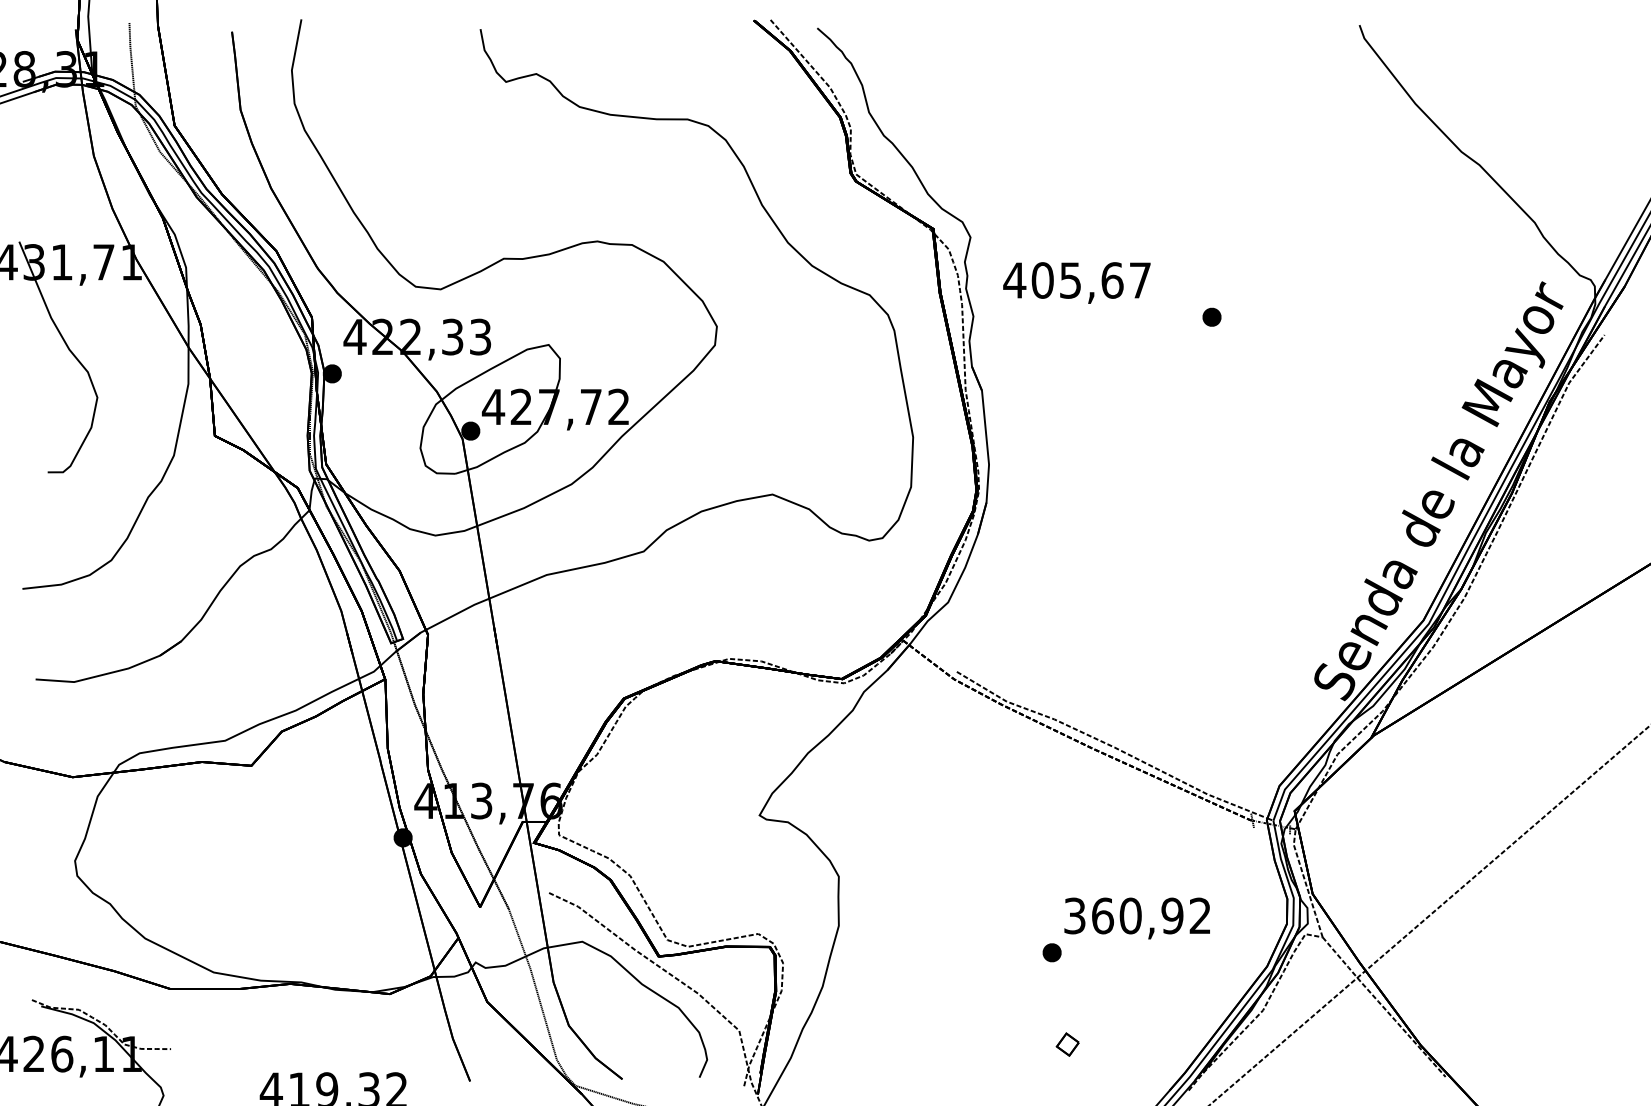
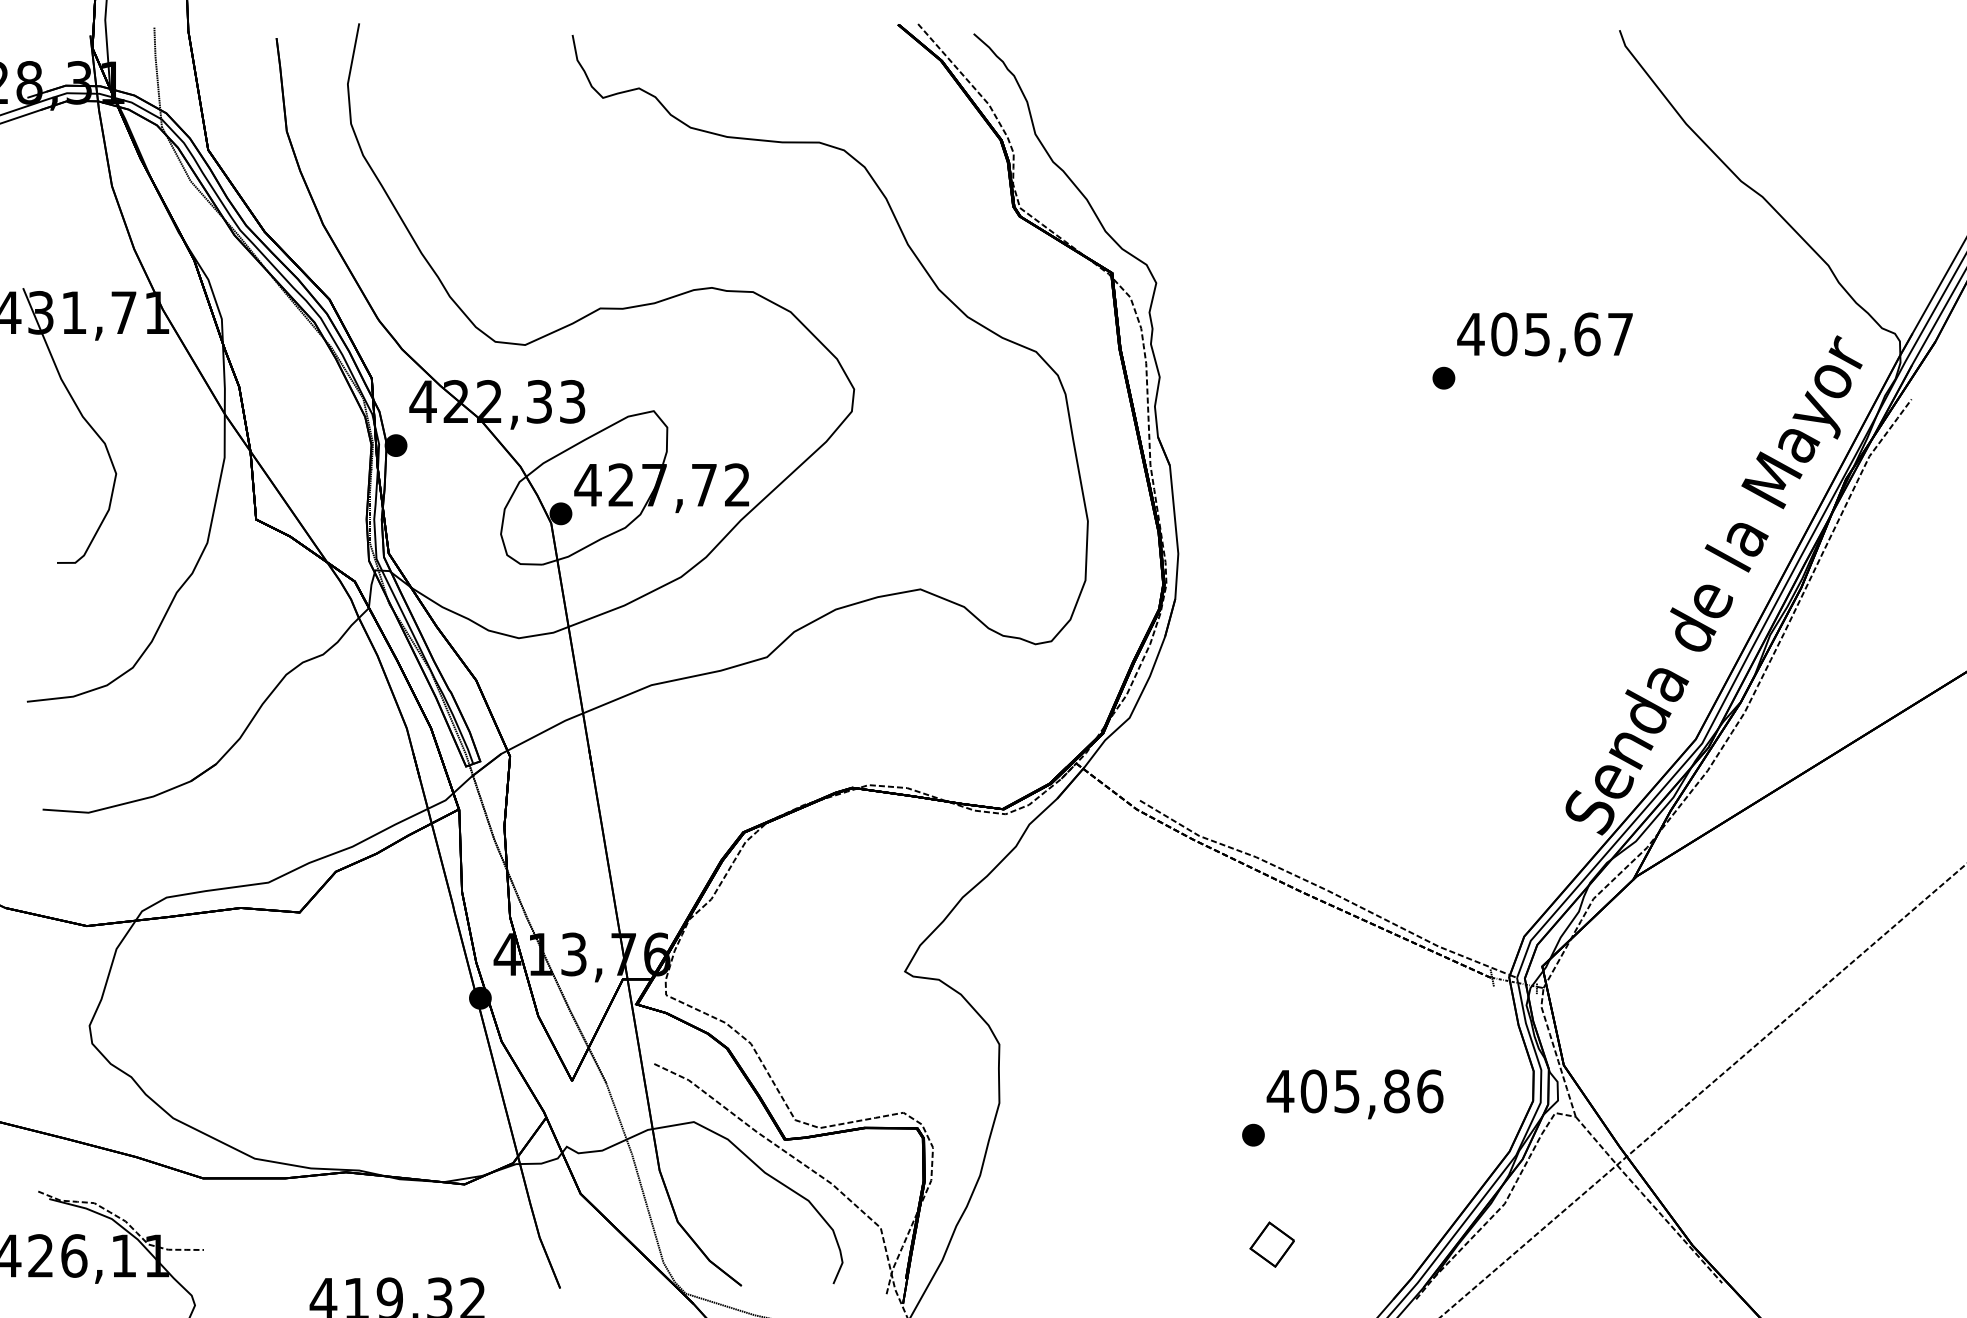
text: (1076, 283) -> (1544, 337), moved
text: (1136, 916) -> (1354, 1091), 360,92 -> 405,86
part: (1067, 1044) -> (1271, 1244), size x1.67

